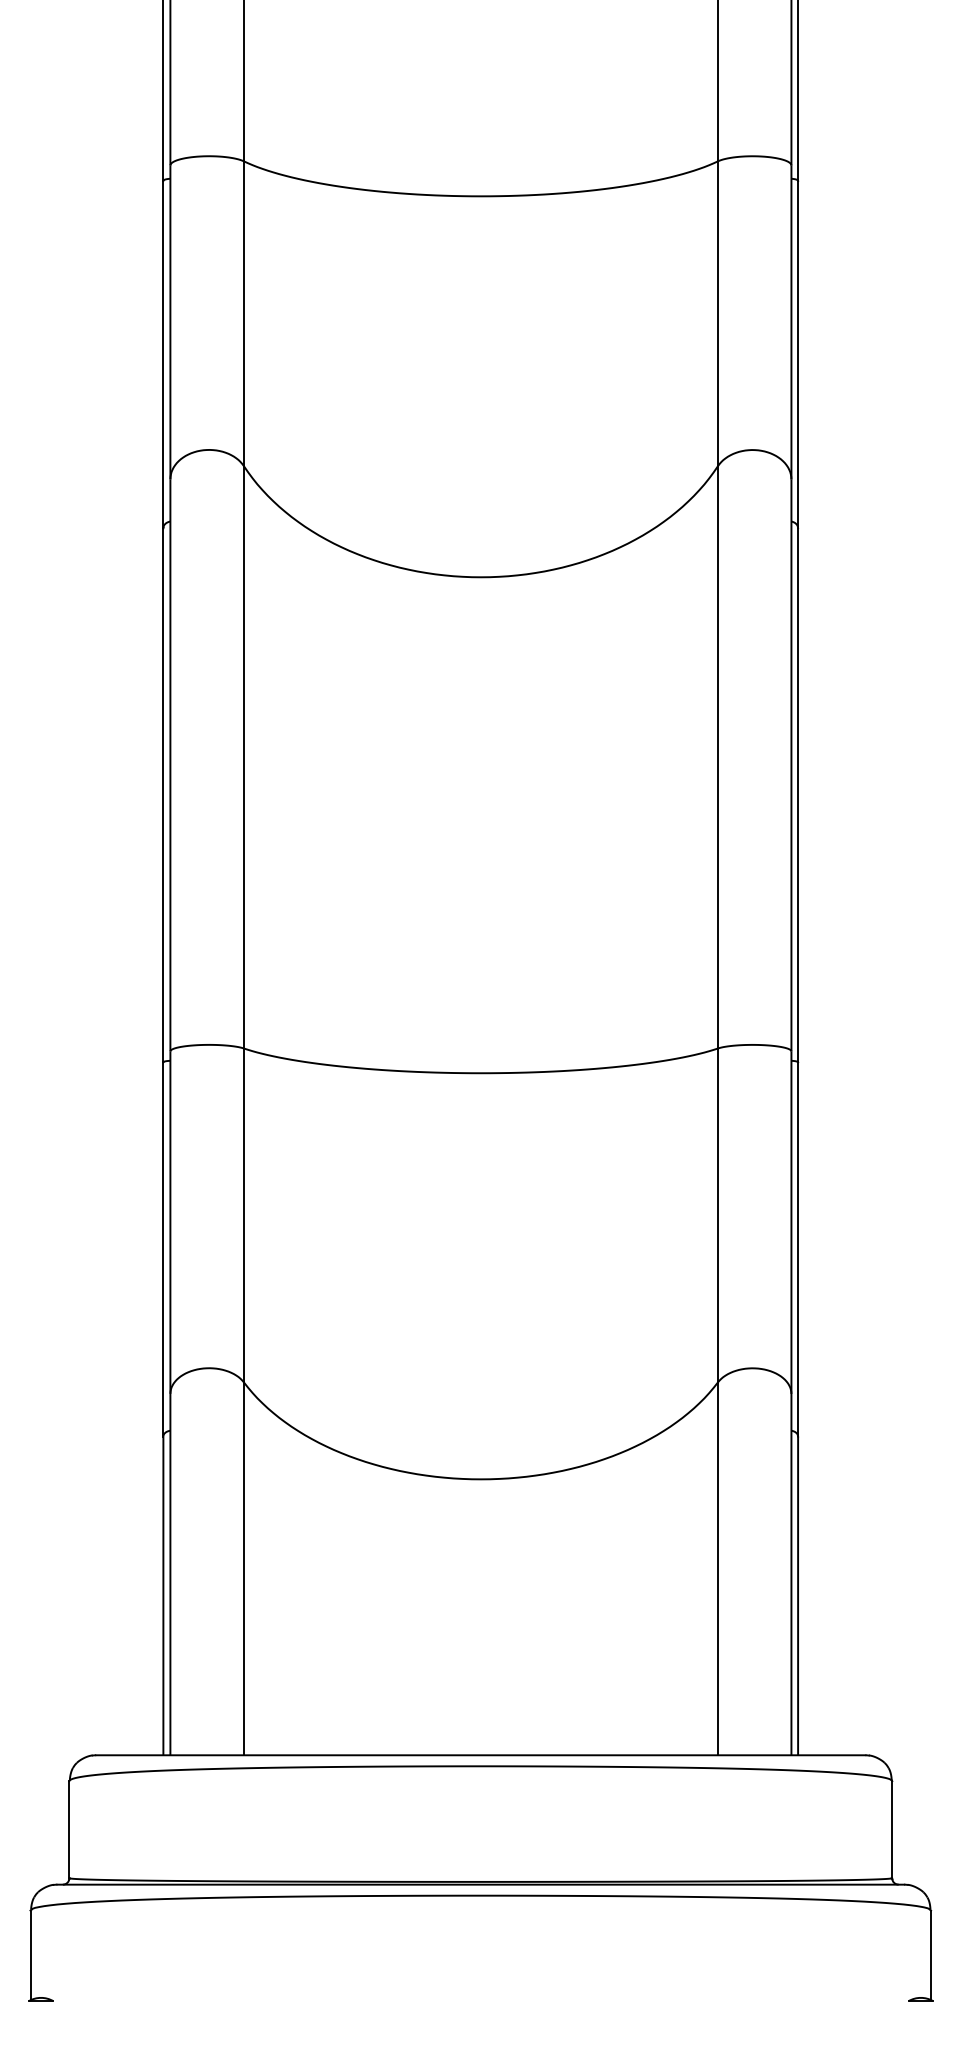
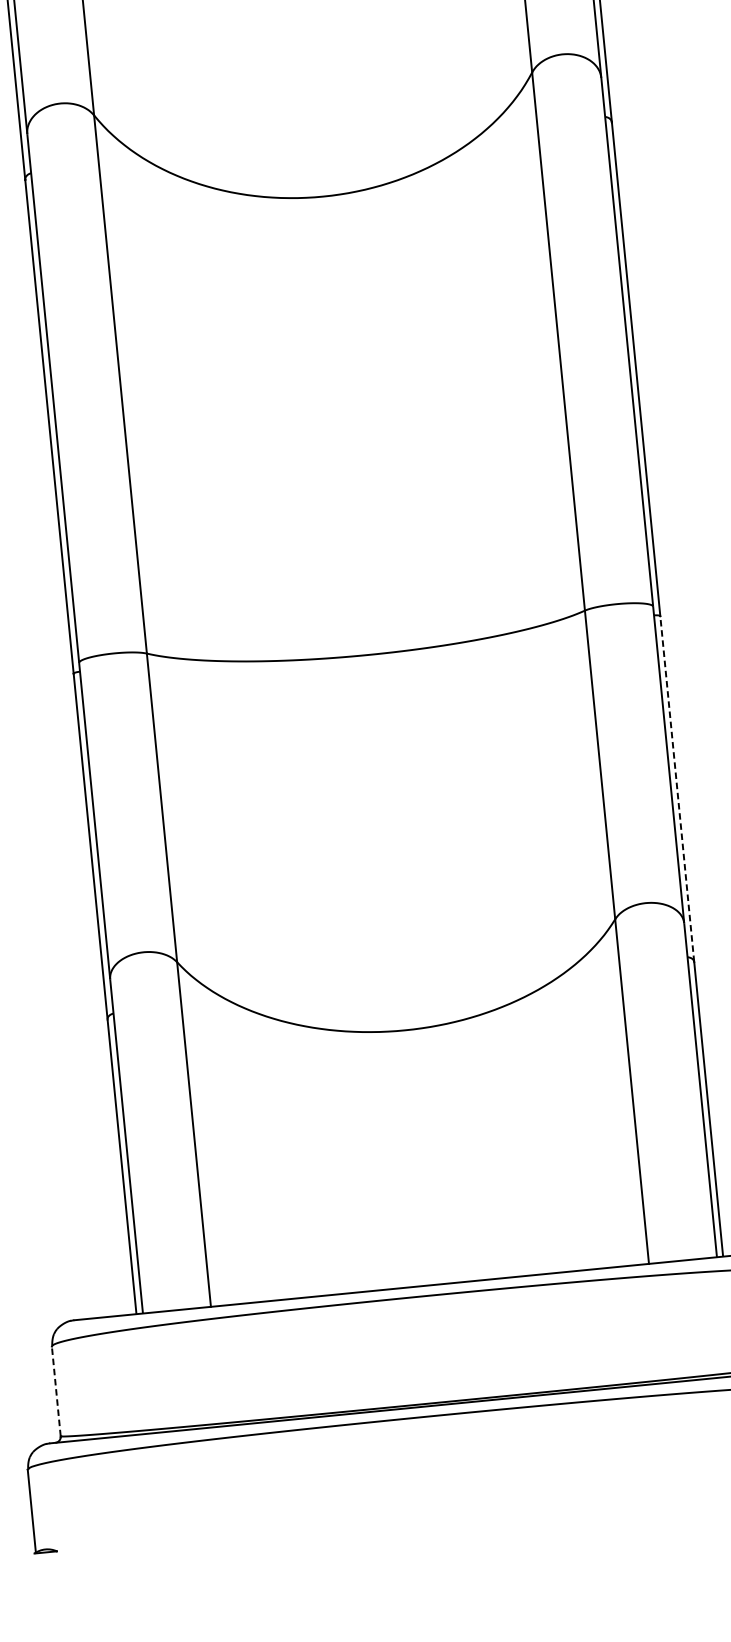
line: (798, 1248) -> (677, 788), solid -> dashed
line: (69, 1829) -> (56, 1391), solid -> dashed

